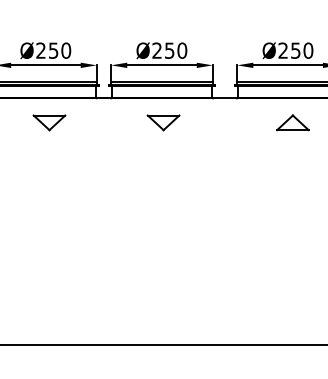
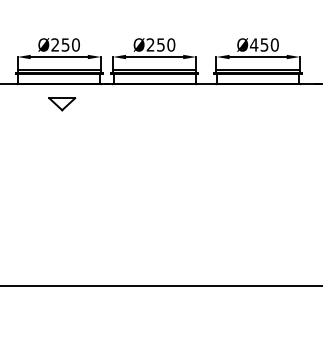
text: (282, 50) -> (253, 44), Ø250 -> Ø450
part: (163, 123) -> (155, 104), removed
part: (293, 123) -> (262, 104), removed

